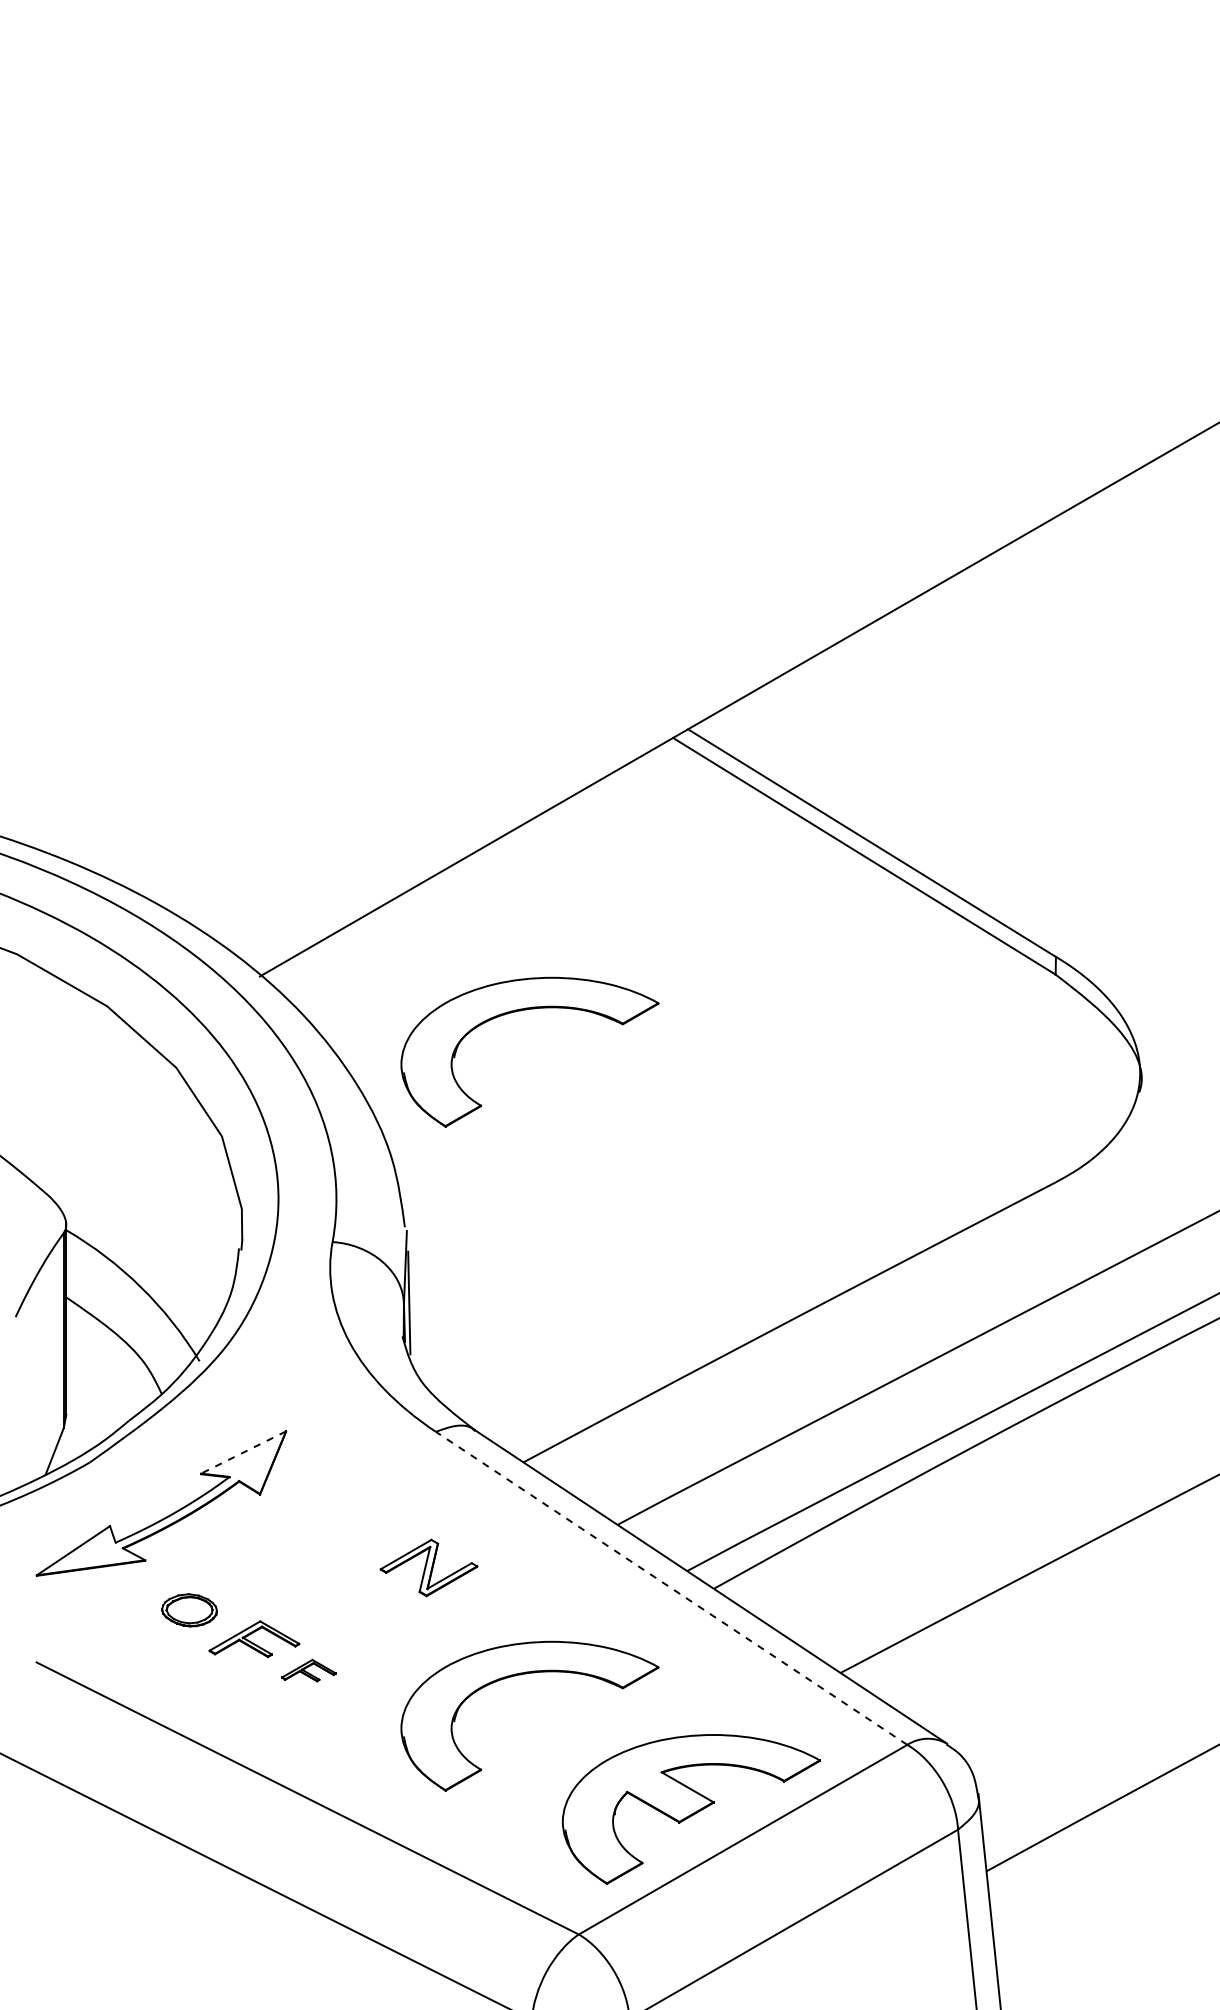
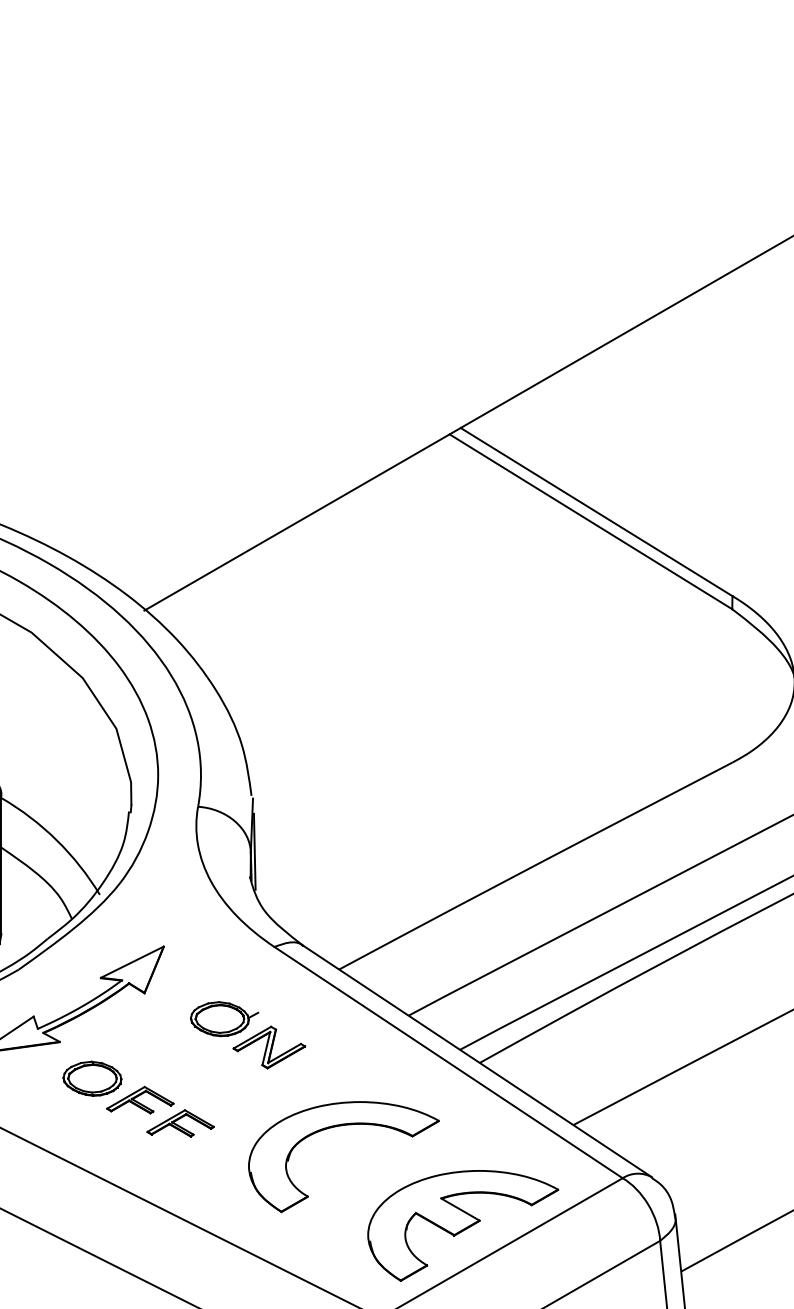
part: (520, 1011) -> (336, 636), removed
line: (243, 1452) -> (132, 962), dashed -> solid
part: (367, 1529) -> (223, 1019), added
line: (671, 1588) -> (448, 1062), dashed -> solid
part: (189, 1610) -> (92, 1078), size x1.43
part: (308, 1670) -> (180, 1123), size x1.67

